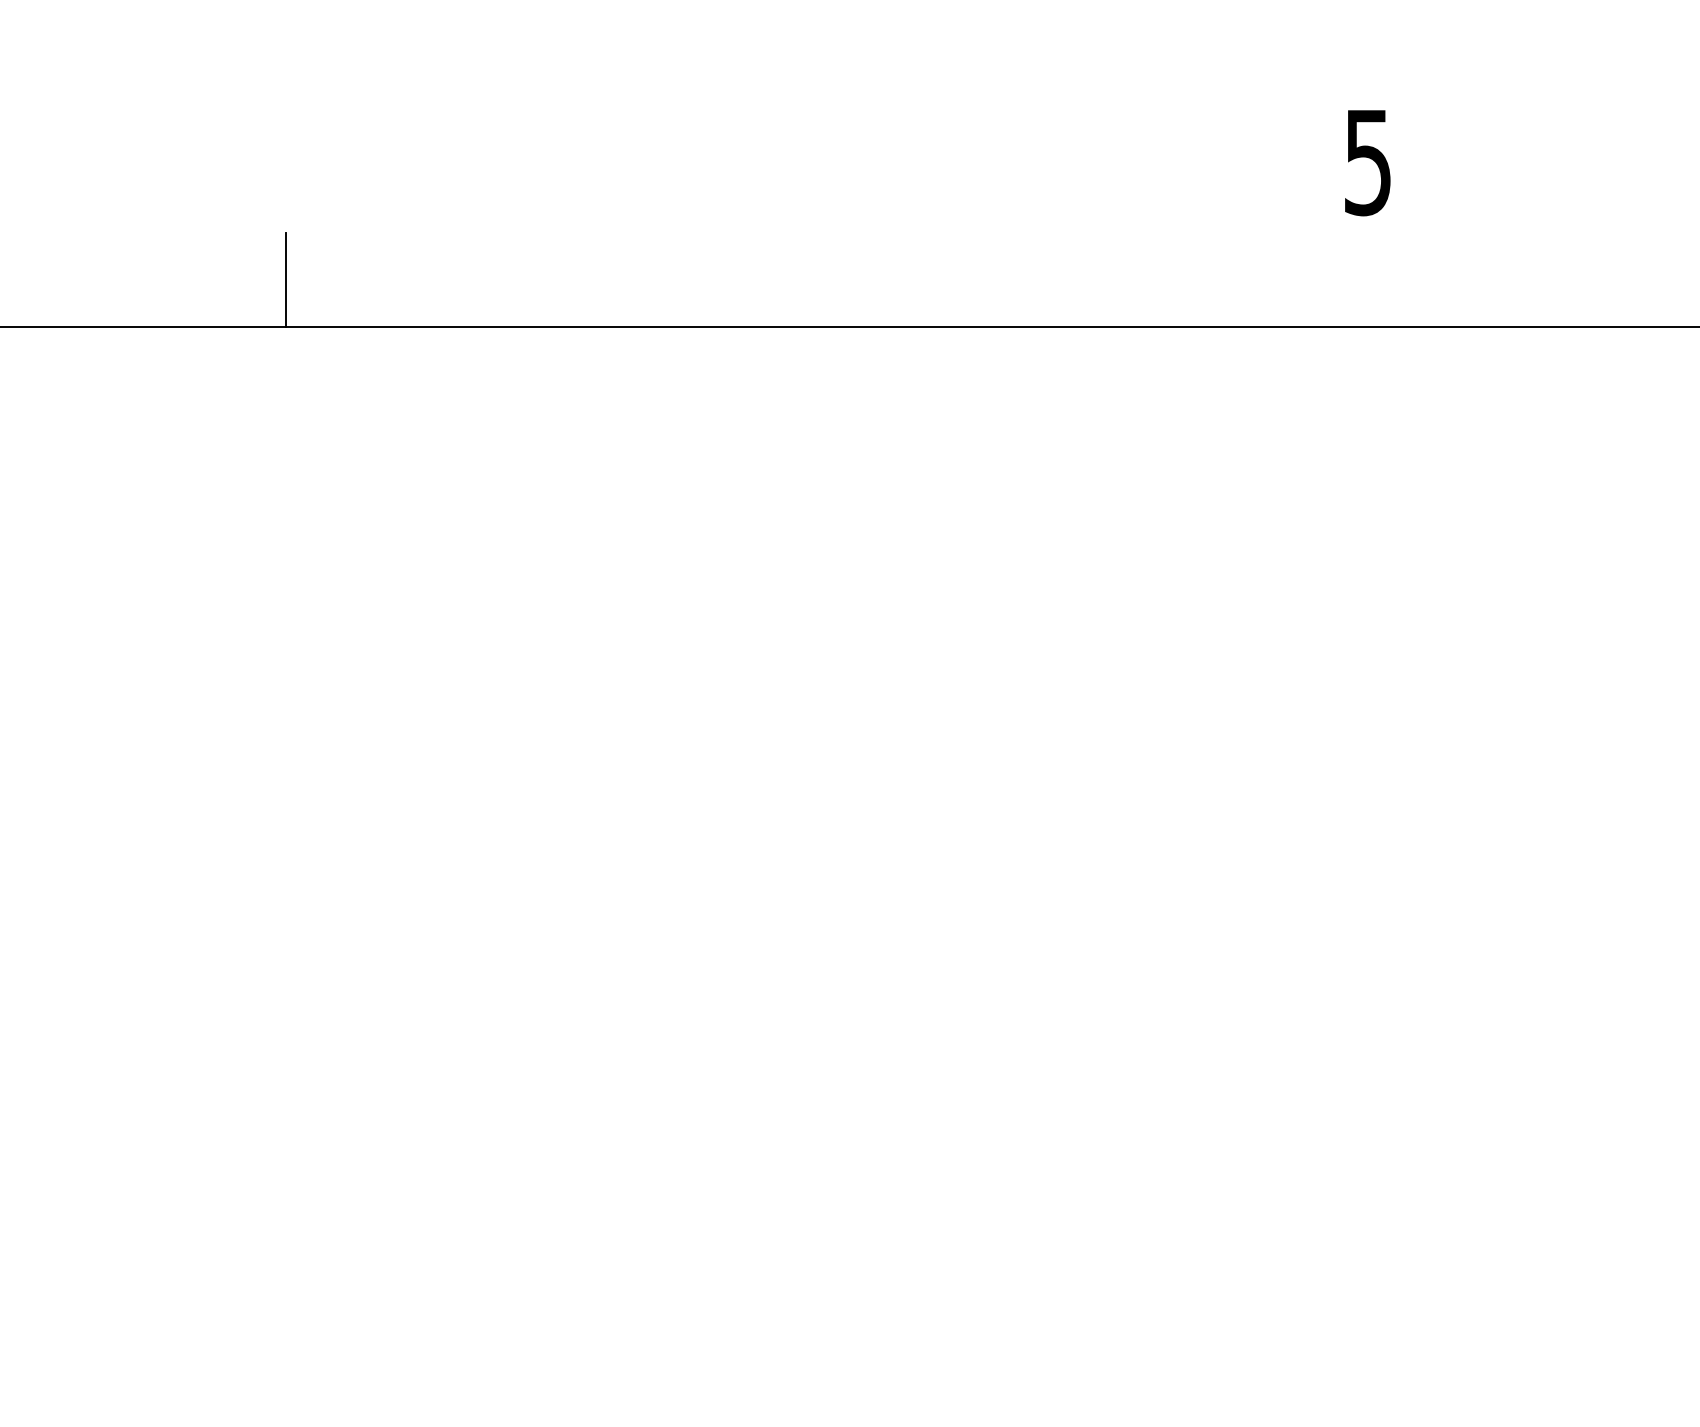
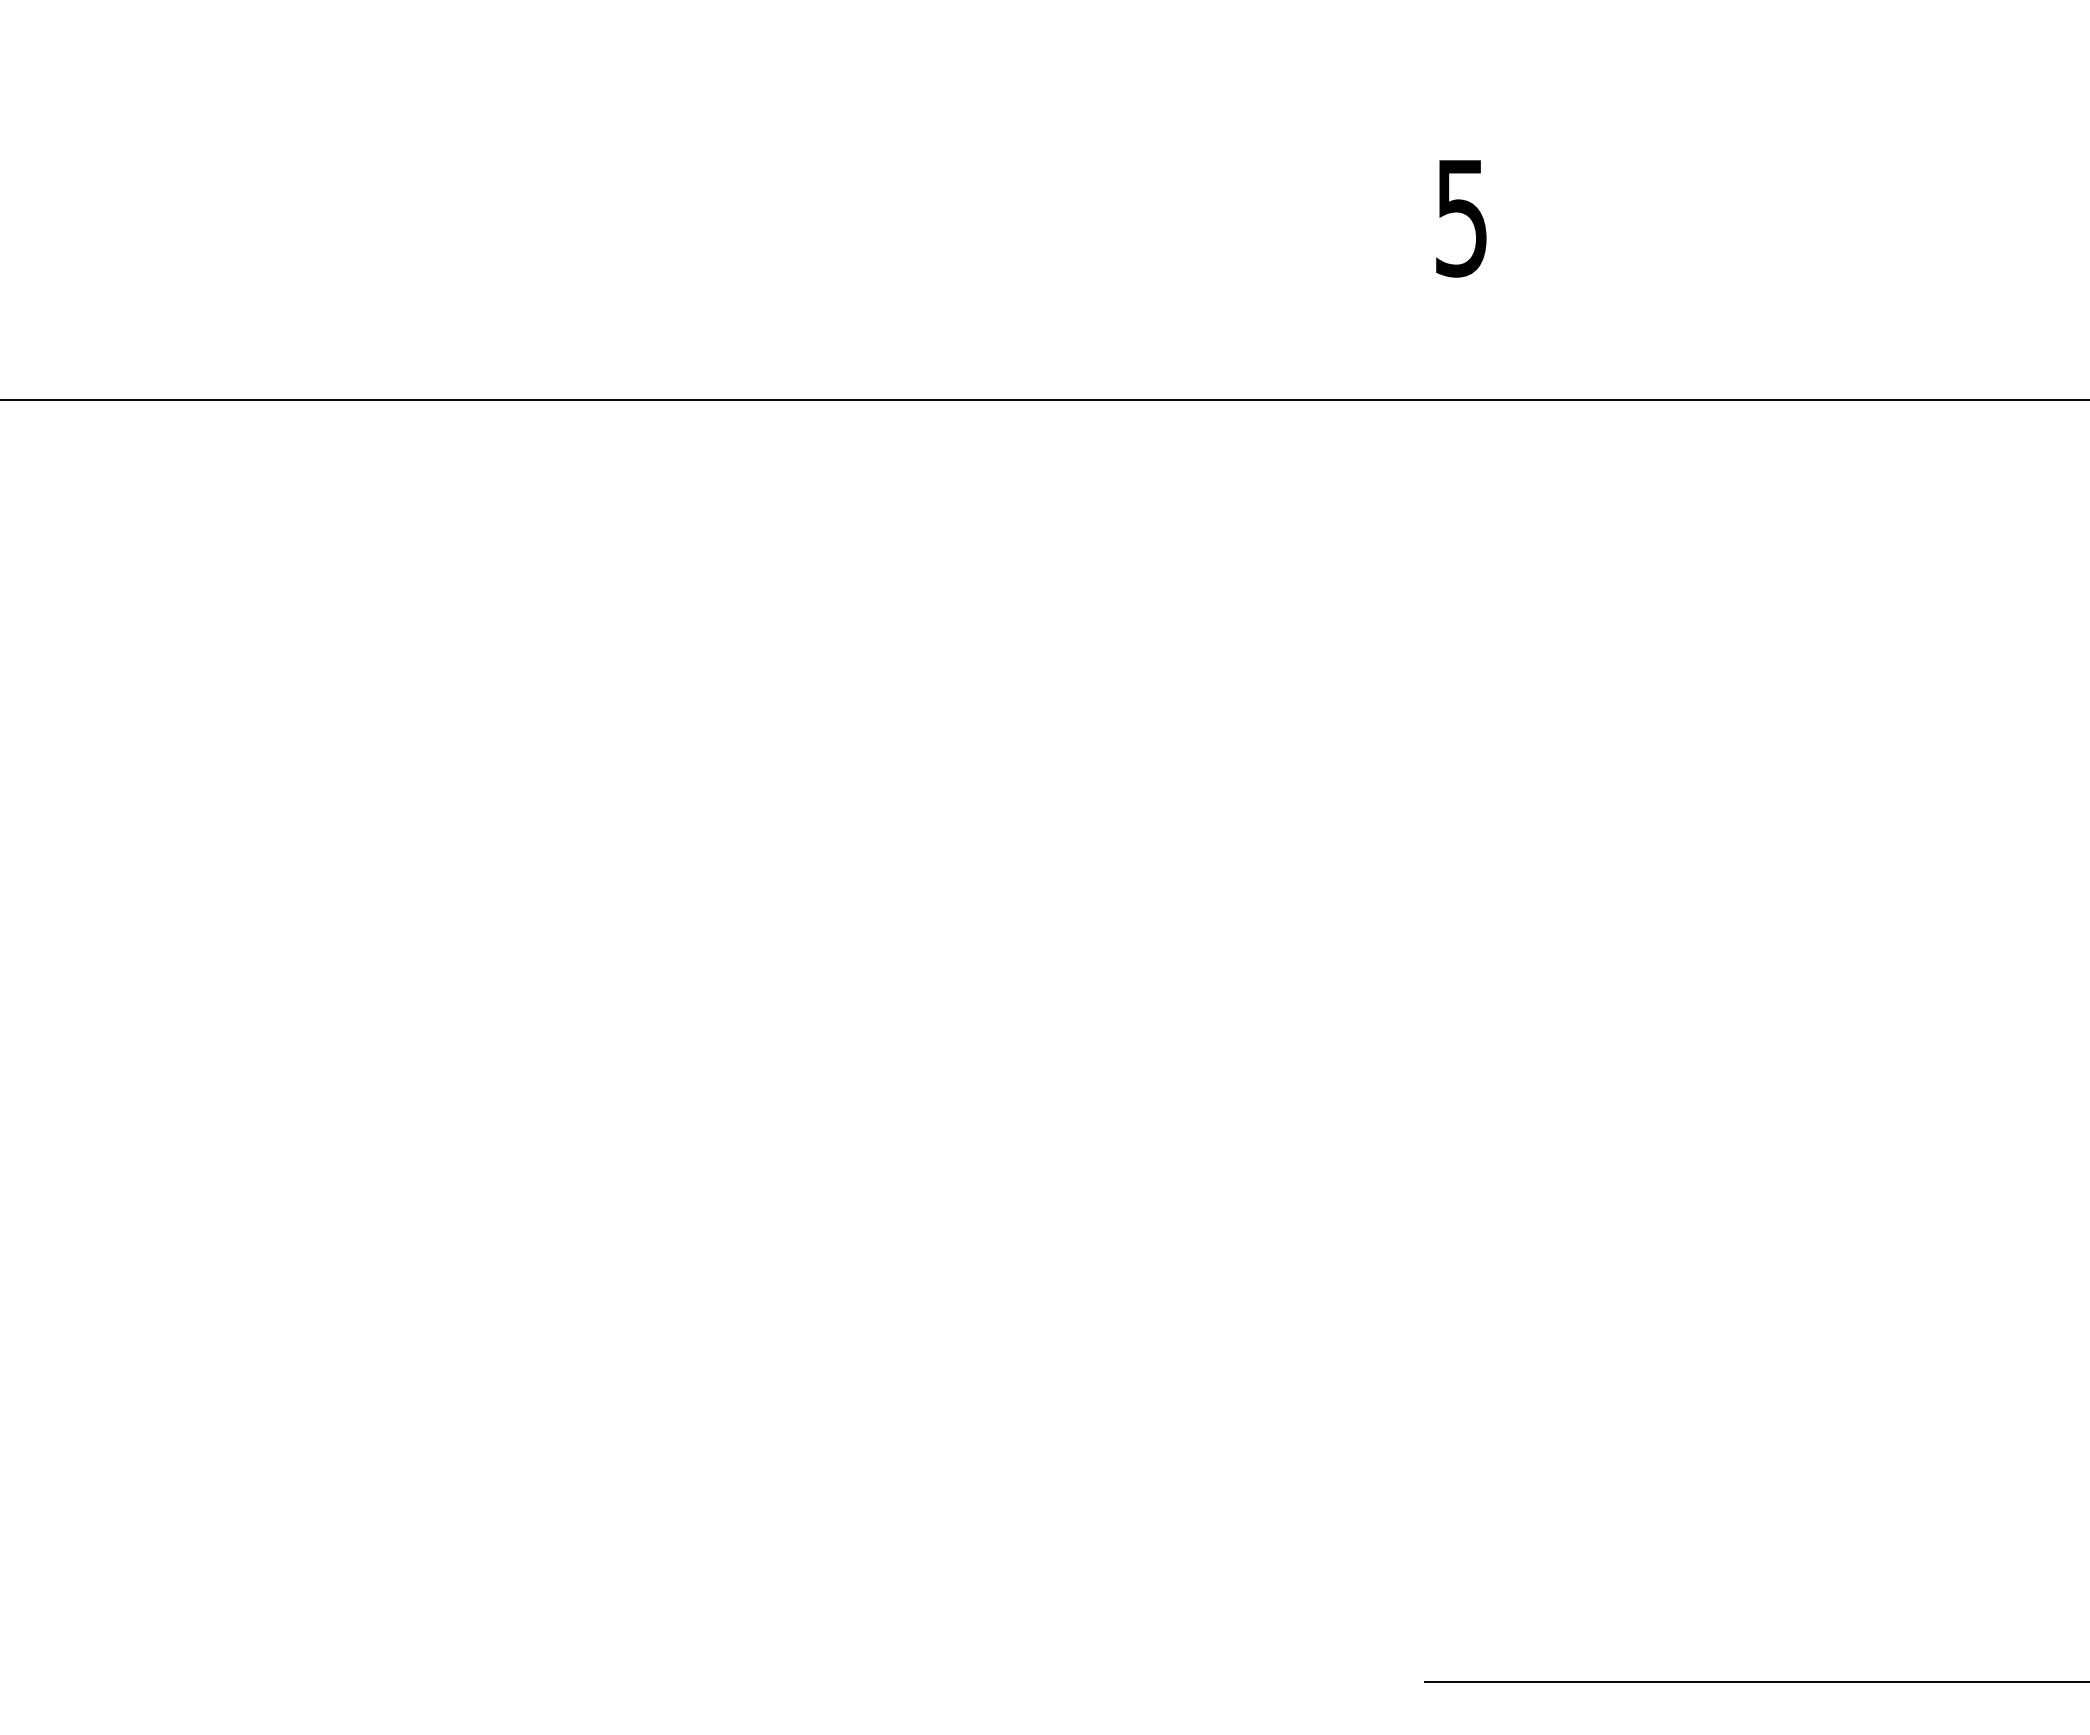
line: (286, 280) -> (263, 348), removed

